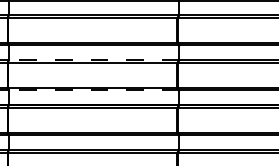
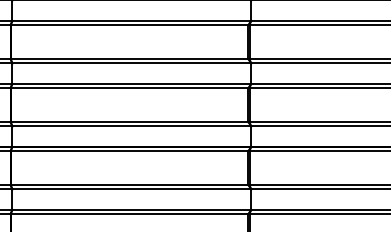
line: (93, 59) -> (131, 83), dashed -> solid
line: (93, 90) -> (131, 126), dashed -> solid

